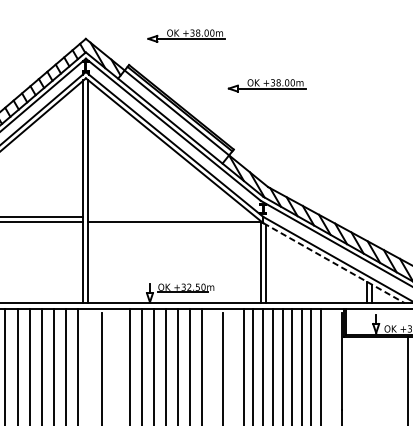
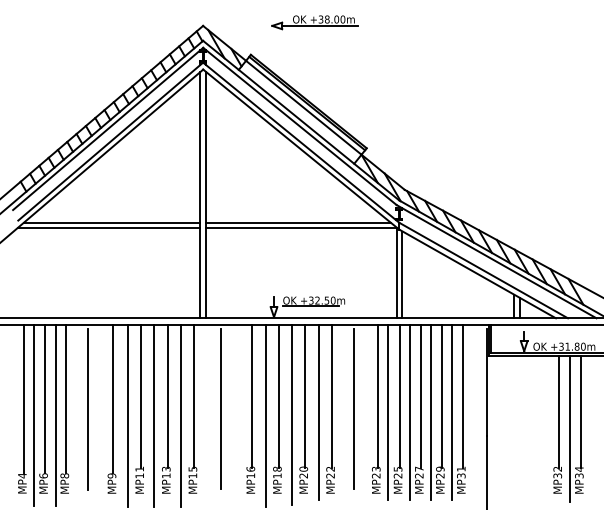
part: (267, 85) -> (403, 77), removed
line: (172, 216) -> (298, 222), added
line: (333, 263) -> (477, 274), dashed -> solid

